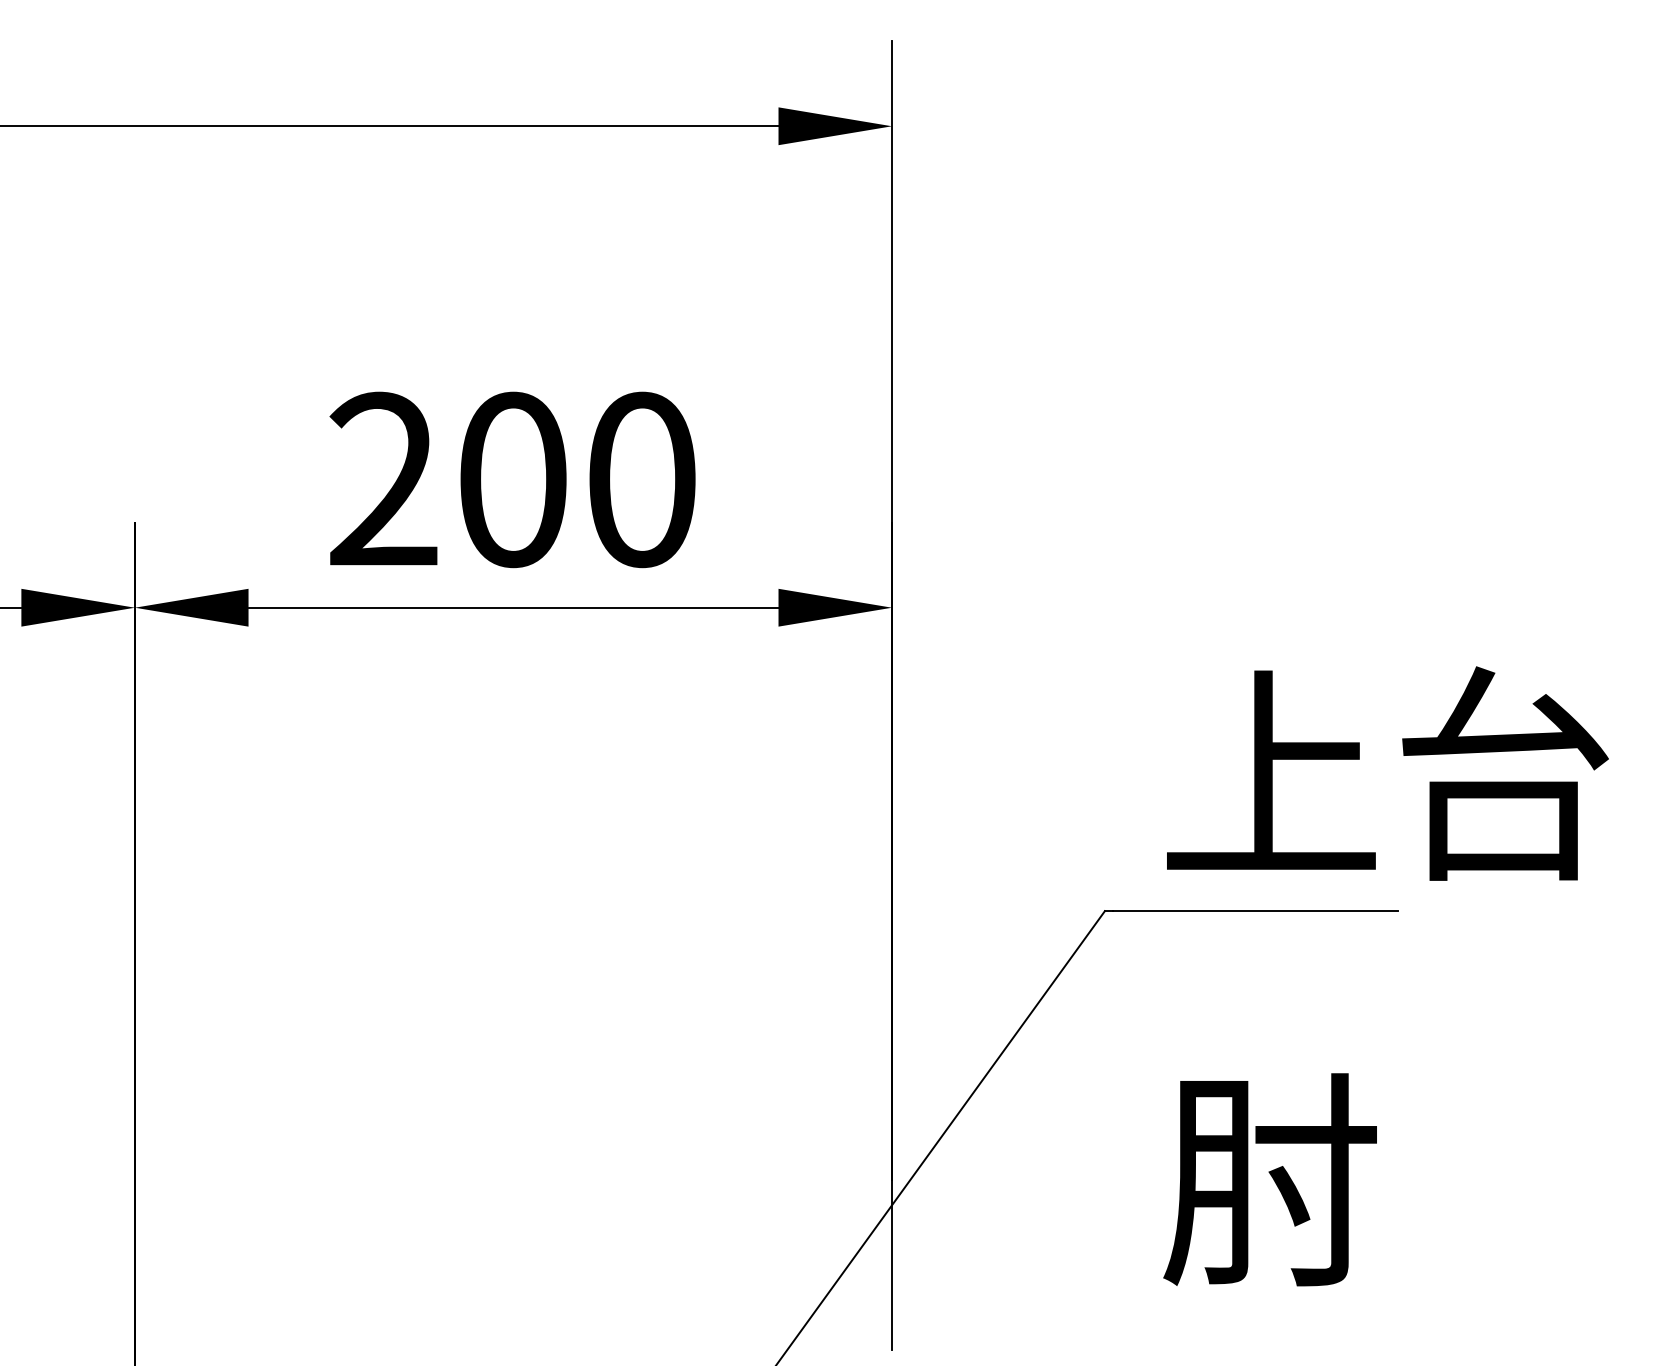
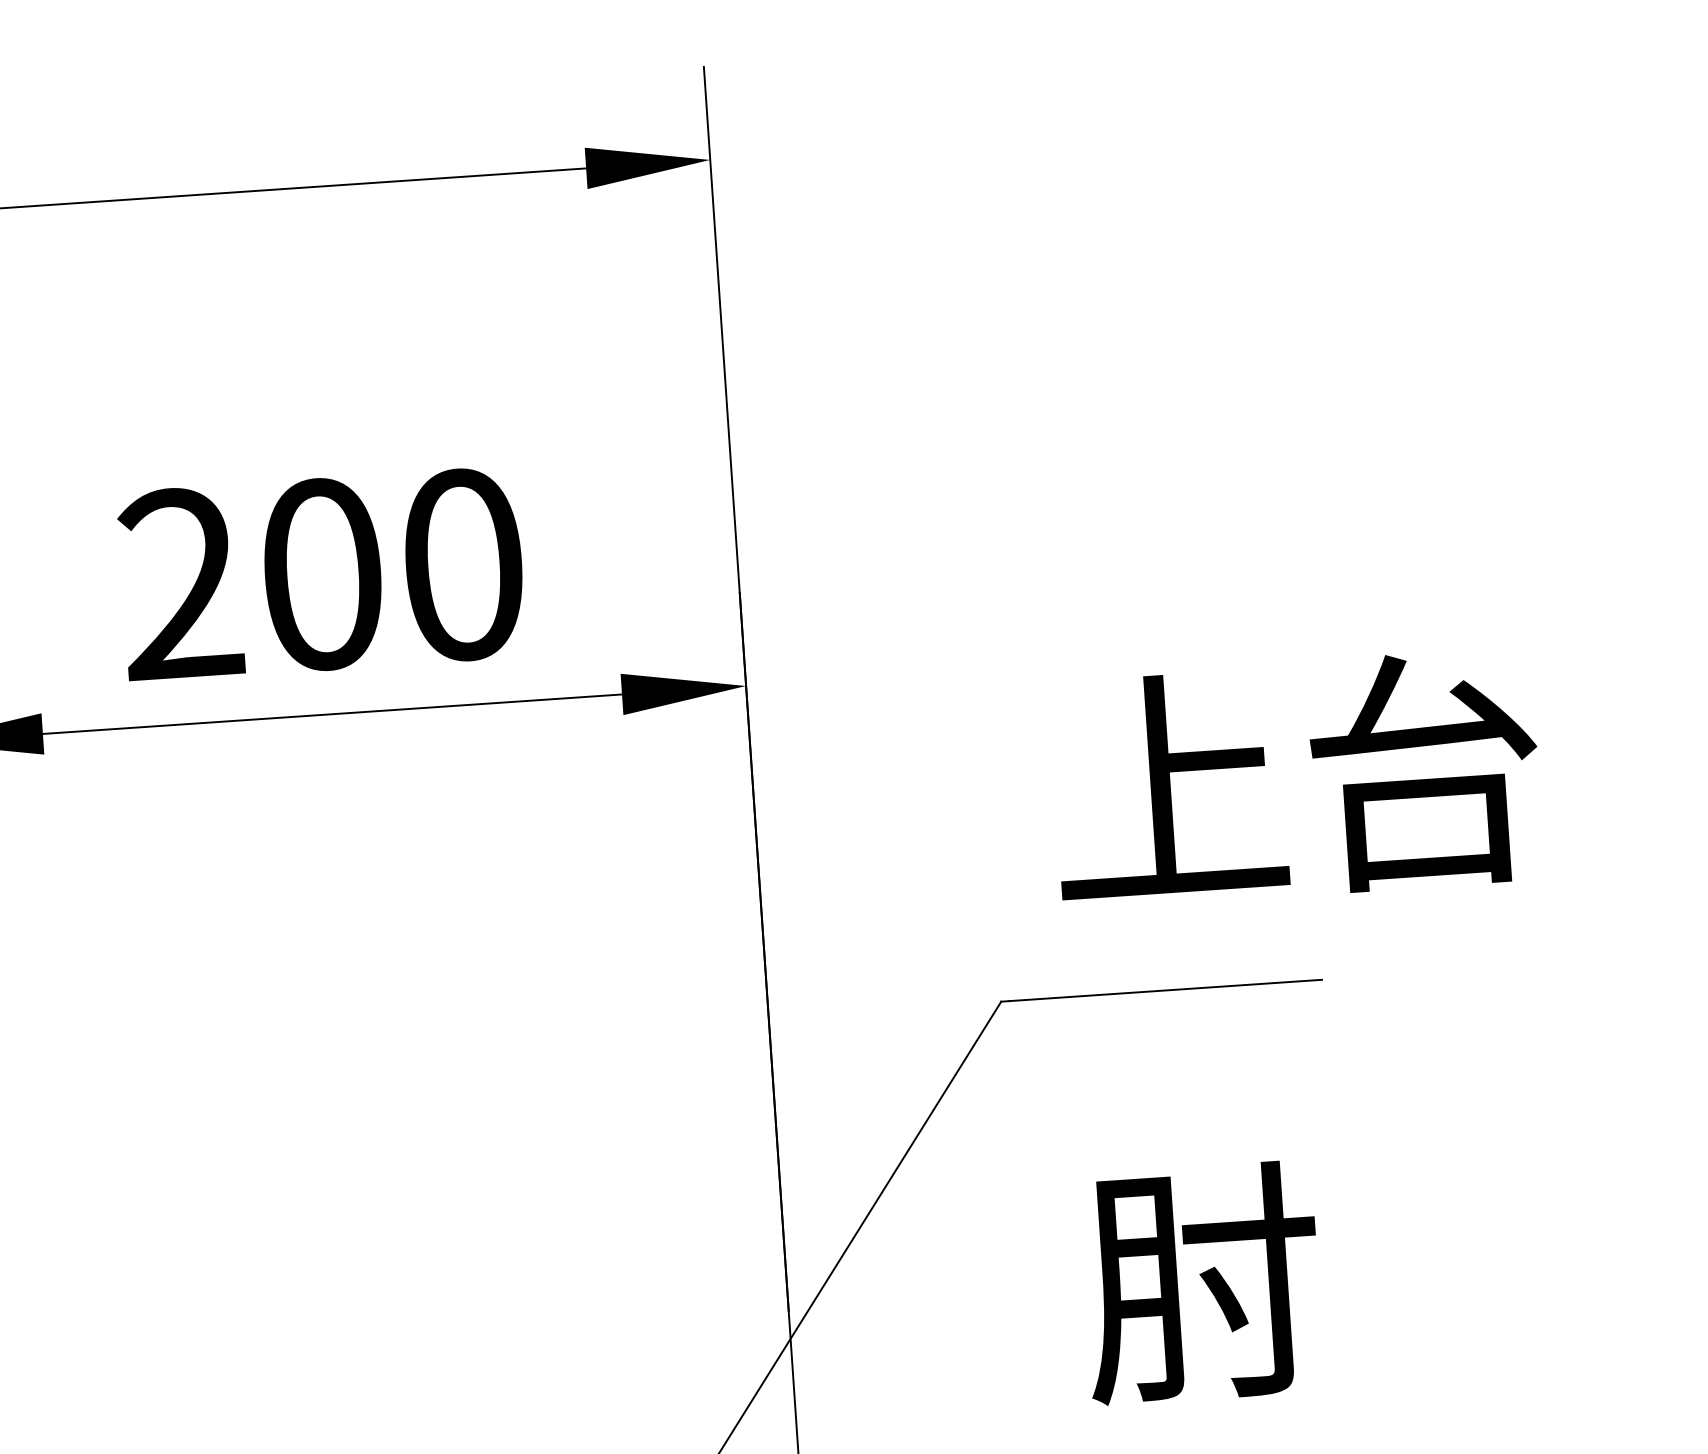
text: (1387, 773) -> (1296, 778), moved

